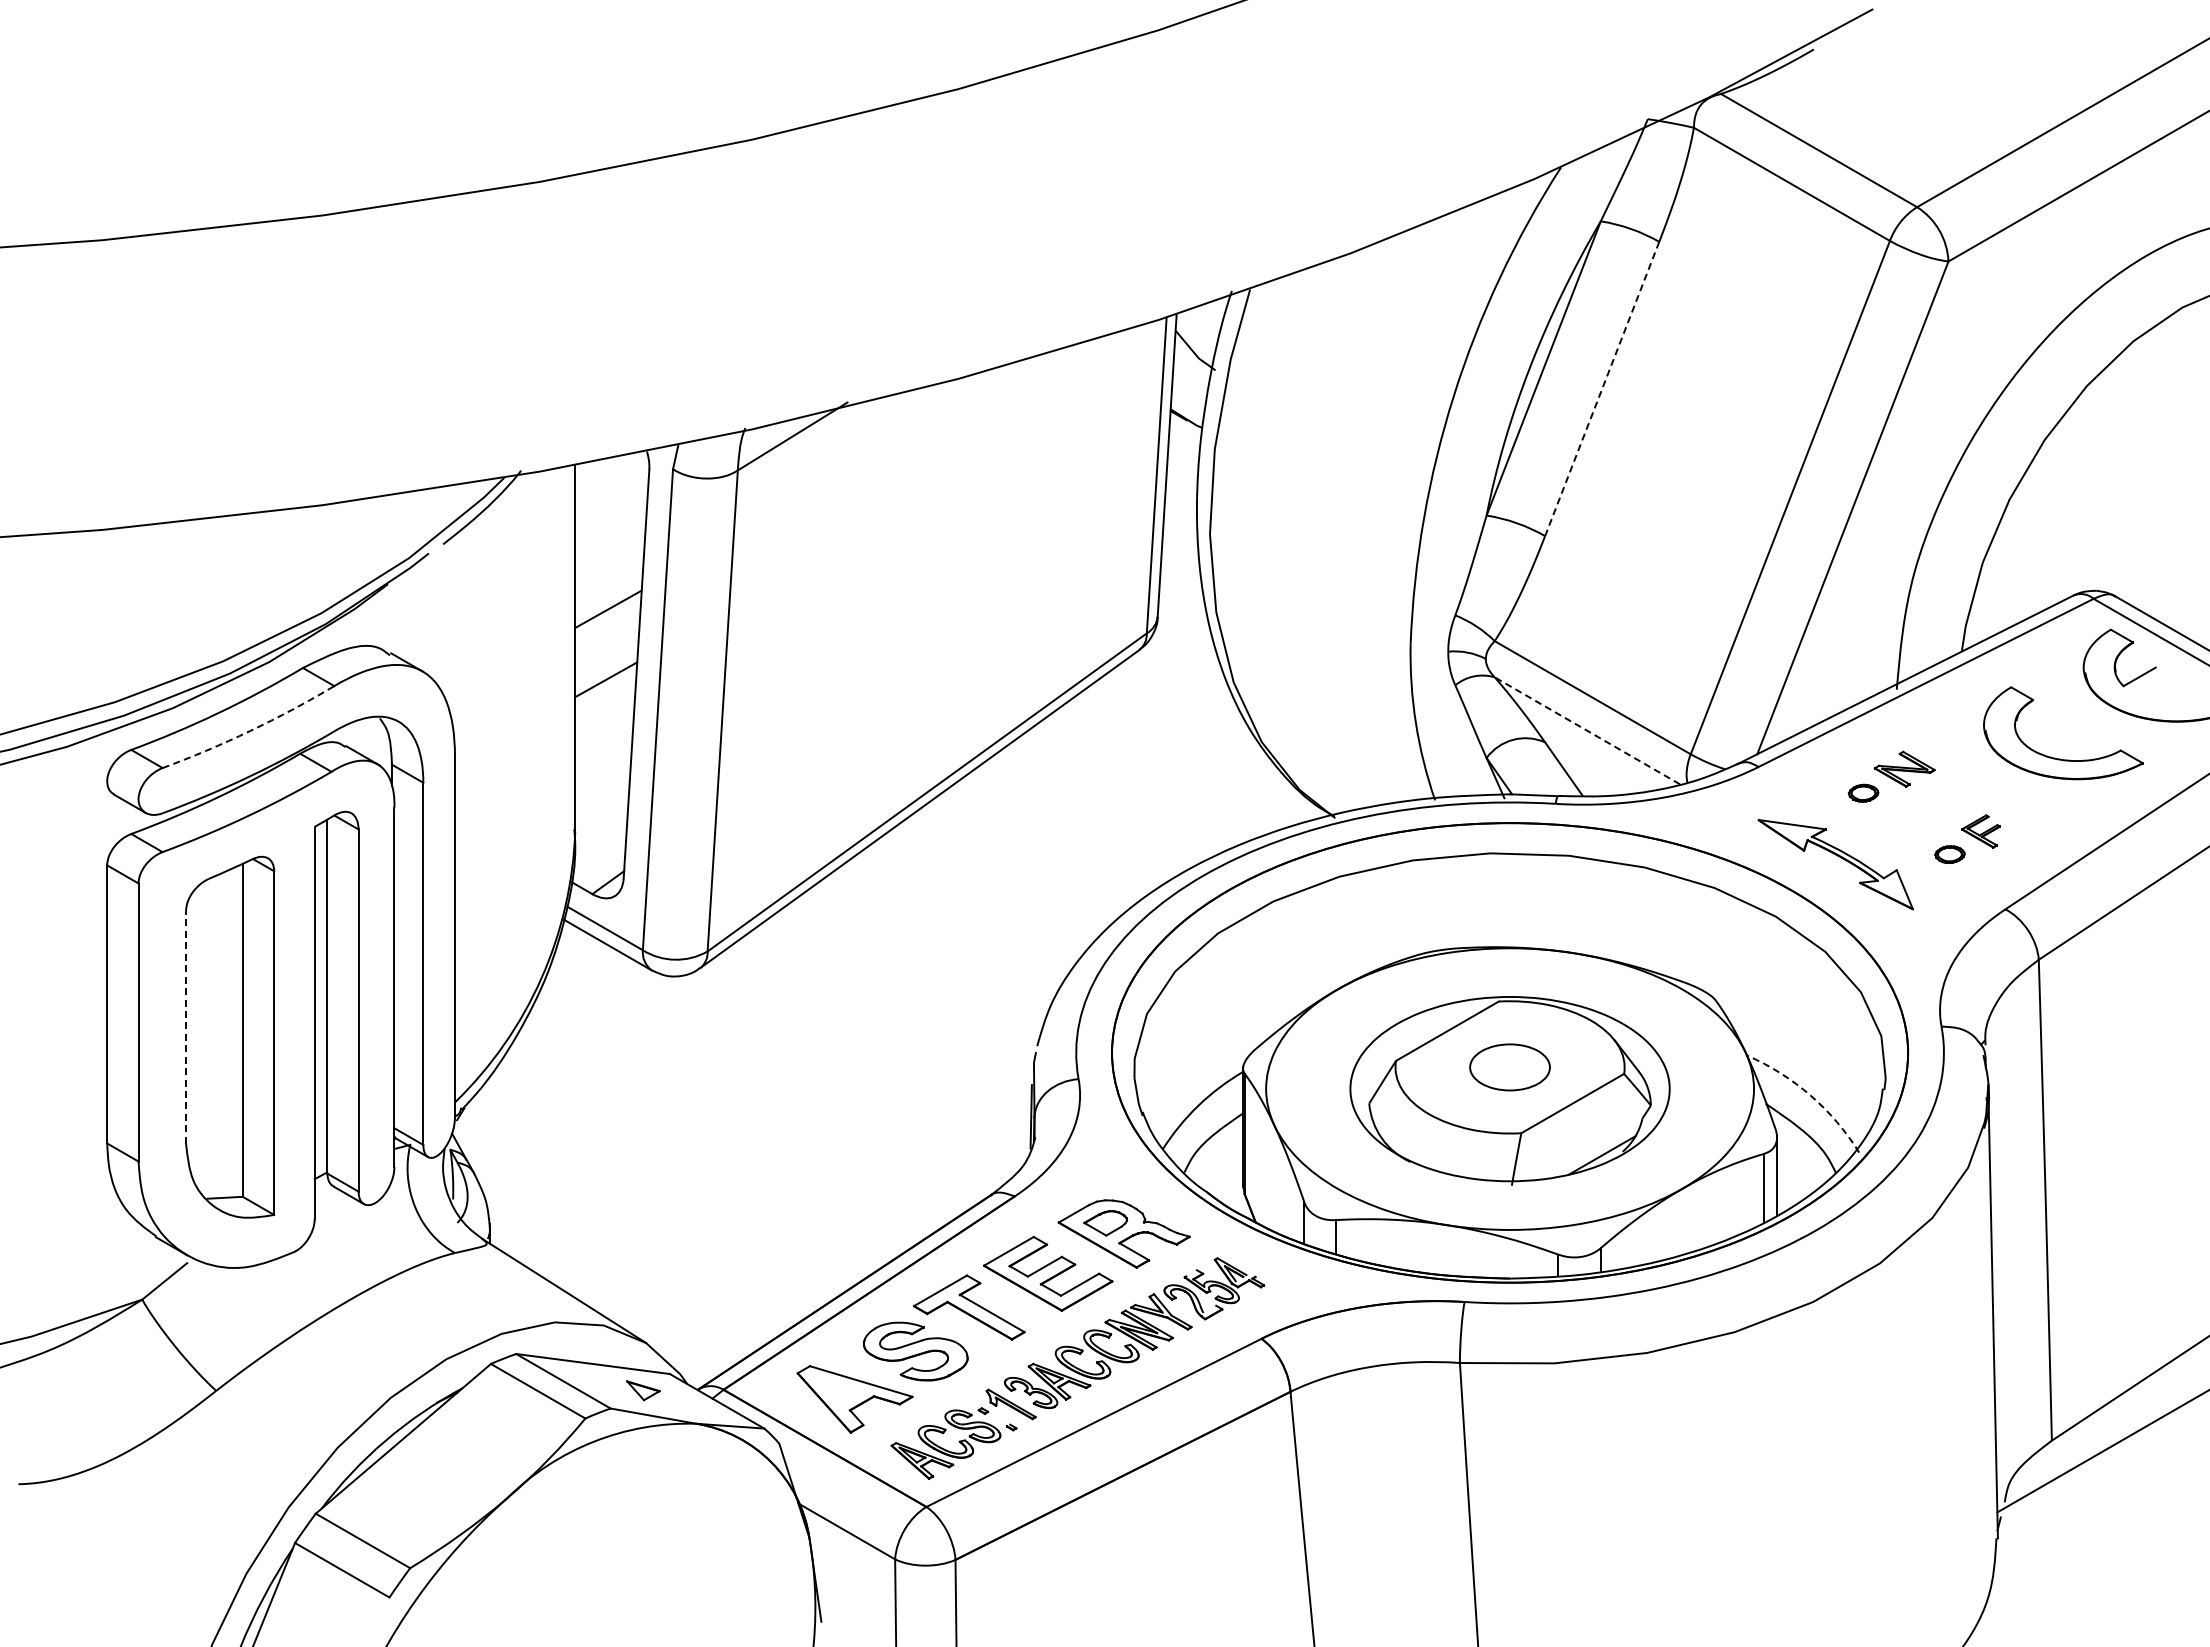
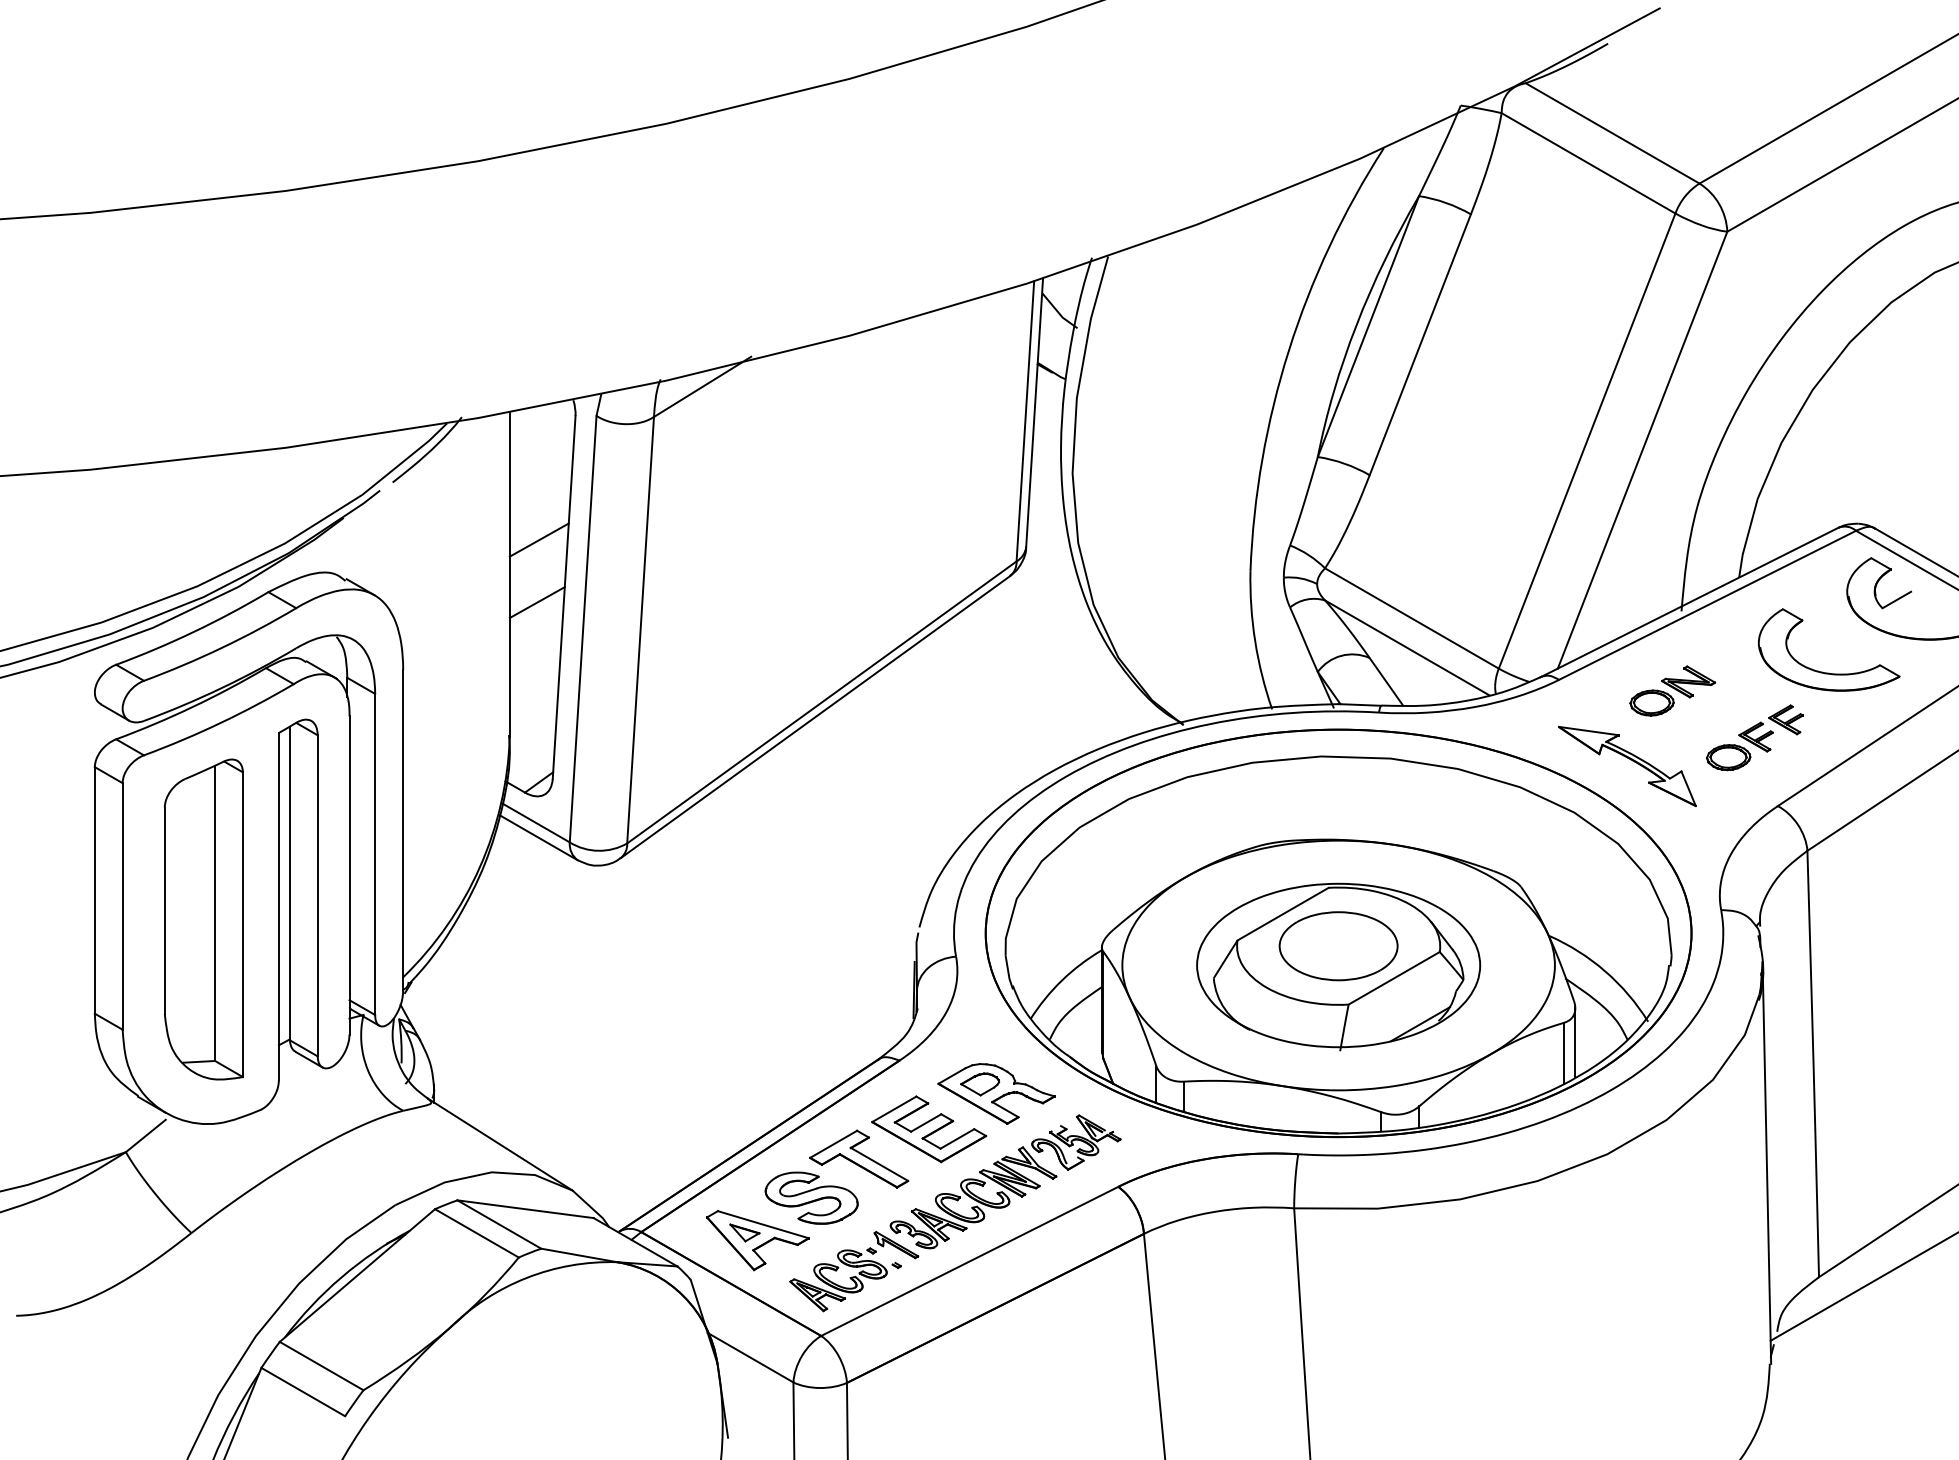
line: (1602, 389) -> (1420, 345), dashed -> solid
line: (1587, 730) -> (1407, 647), dashed -> solid
arc: (250, 731) -> (221, 648), dashed -> solid
part: (1863, 793) -> (1651, 703), size x1.67
part: (2014, 811) -> (1785, 719), added
part: (1949, 854) -> (1728, 757), size x1.67
line: (186, 1026) -> (165, 909), dashed -> solid
part: (1509, 1067) -> (1338, 946), size x1.67
arc: (1810, 1095) -> (1604, 971), dashed -> solid
part: (643, 1390) -> (744, 1232), moved

